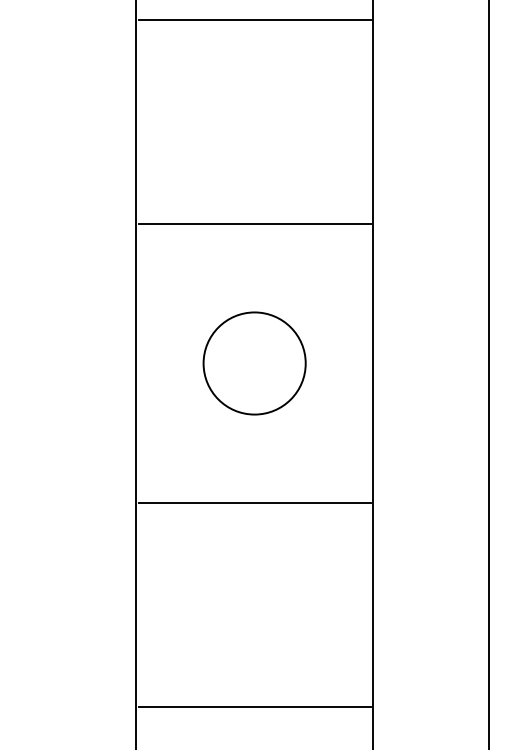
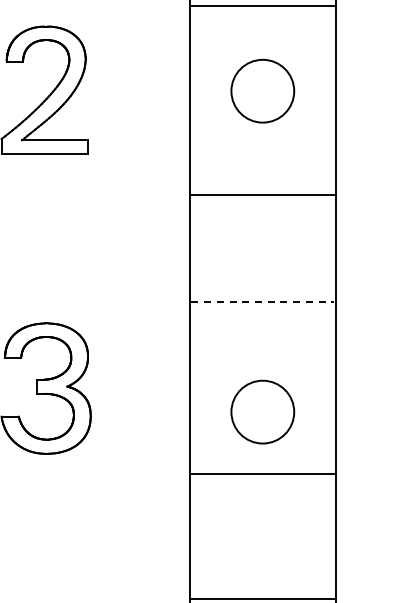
line: (254, 19) -> (262, 194), moved
line: (255, 224) -> (263, 302), solid -> dashed
circle: (254, 362) -> (262, 411), moved

